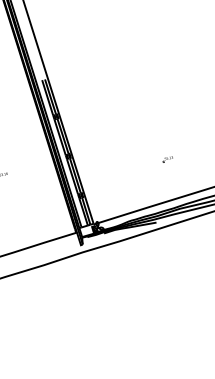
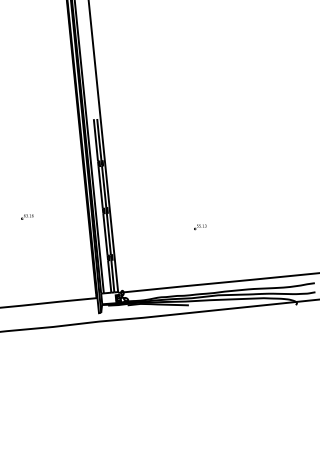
part: (168, 159) -> (200, 227), moved

